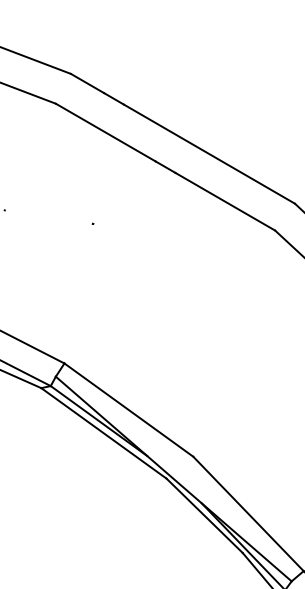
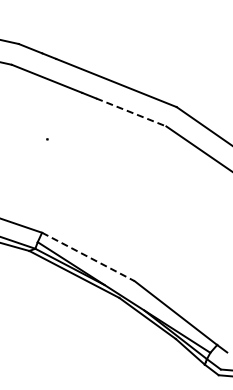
line: (225, 201) -> (131, 112), solid -> dashed
line: (128, 410) -> (88, 257), solid -> dashed

